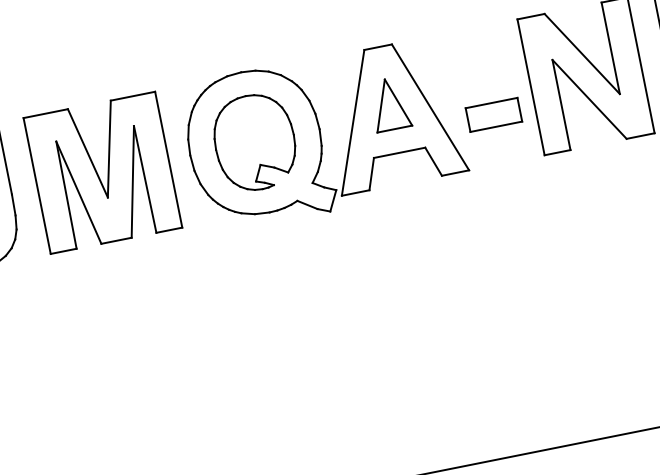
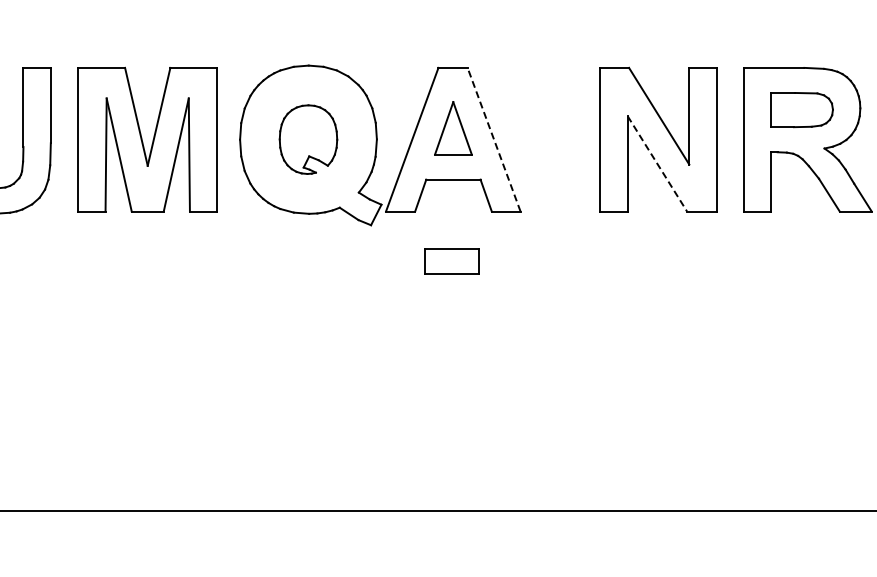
line: (589, 99) -> (657, 164), solid -> dashed
line: (430, 107) -> (494, 139), solid -> dashed
part: (493, 115) -> (451, 261), moved
part: (254, 142) -> (308, 139), size x0.7

